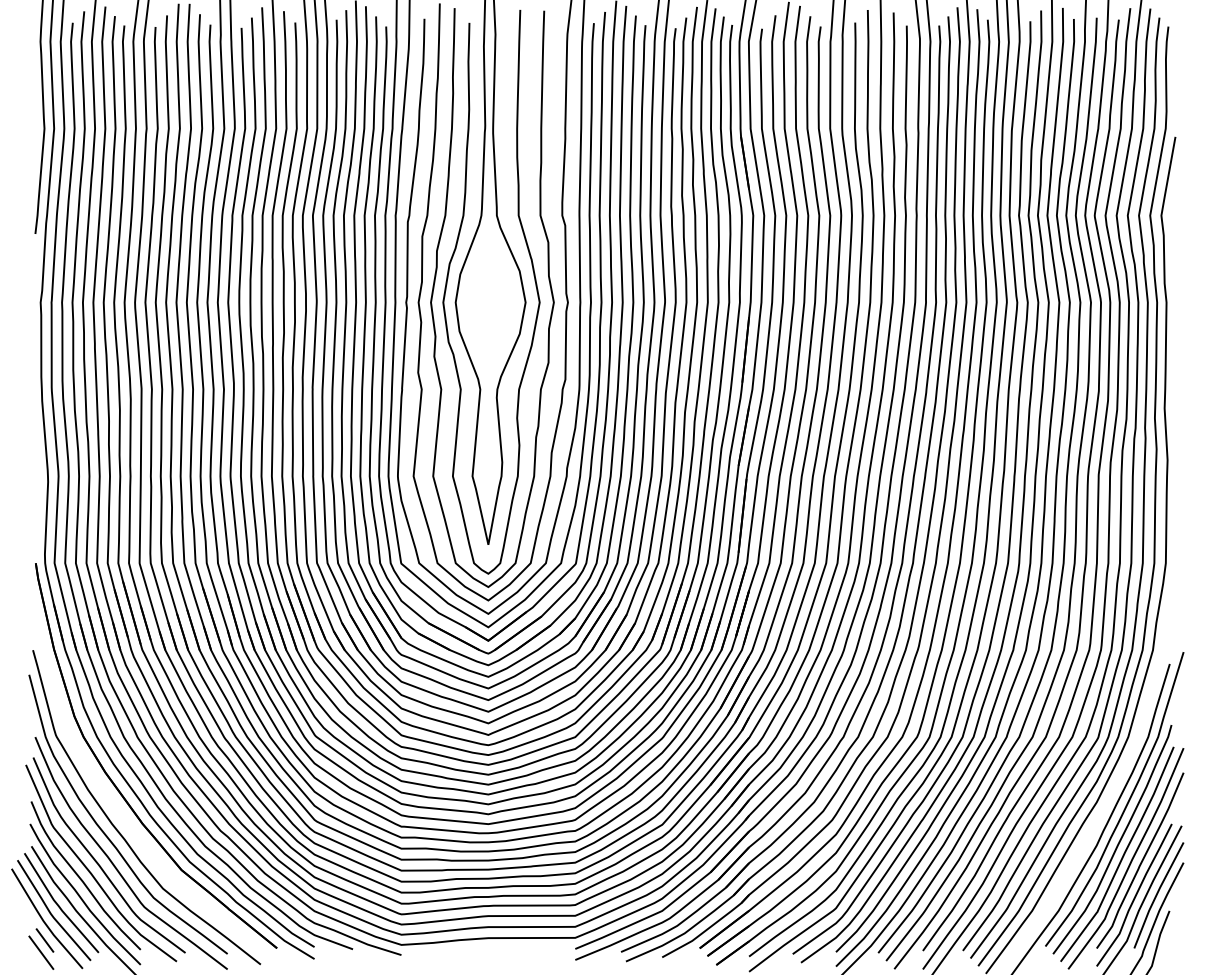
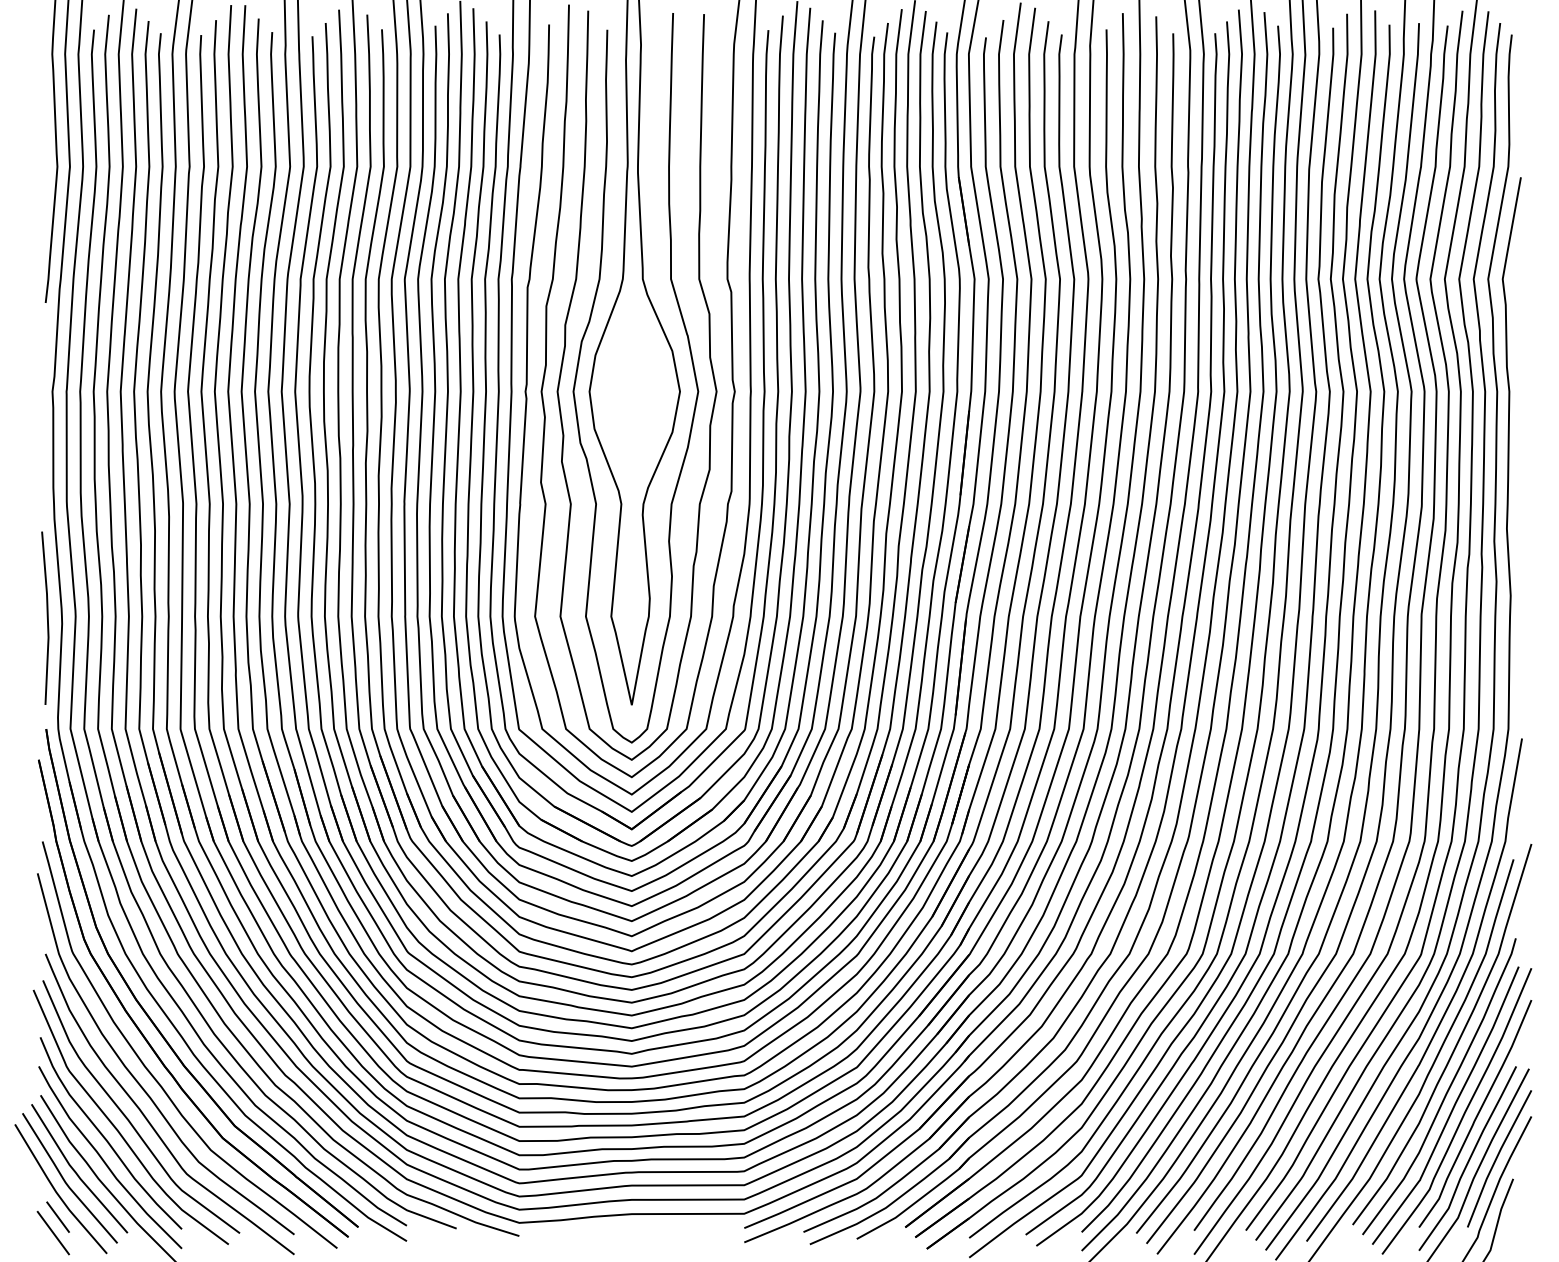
line: (36, 477) -> (46, 617), added
curve: (1118, 777) -> (1447, 1006), added
part: (110, 797) -> (142, 1032), added

